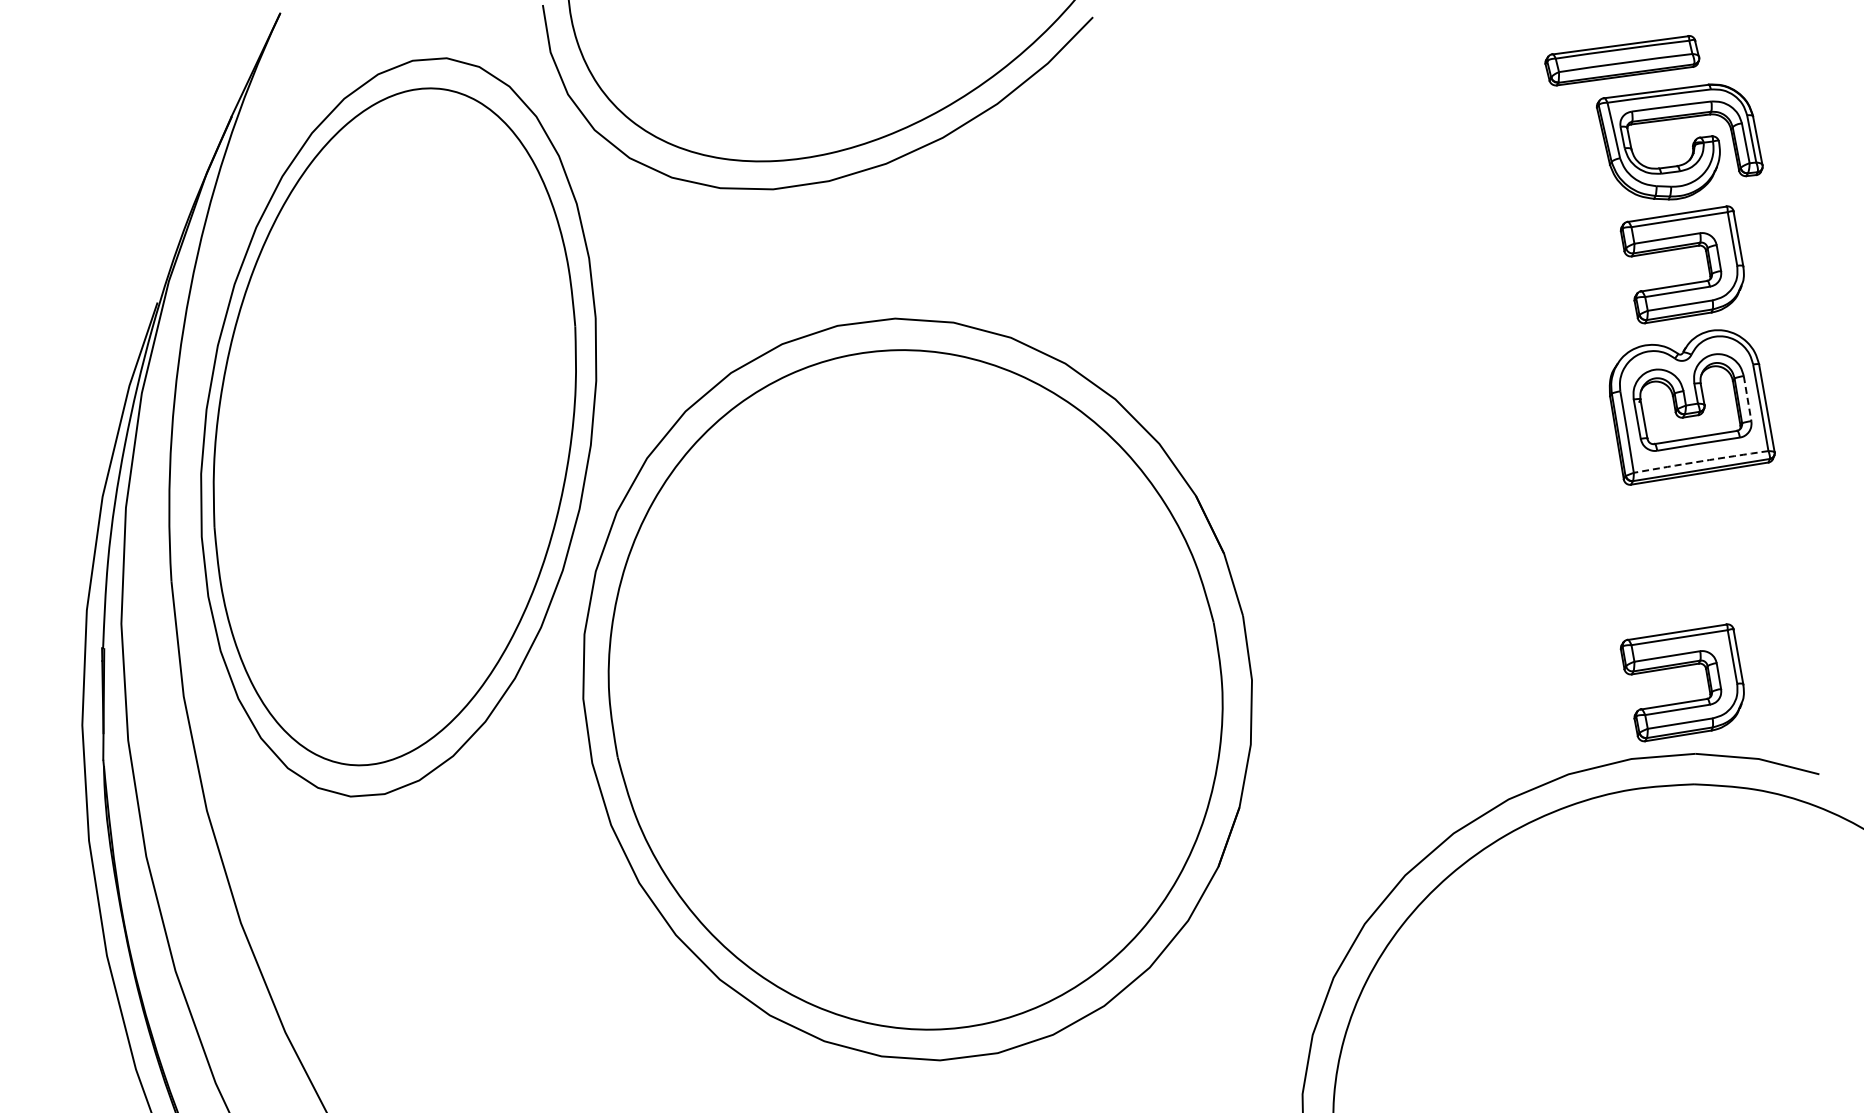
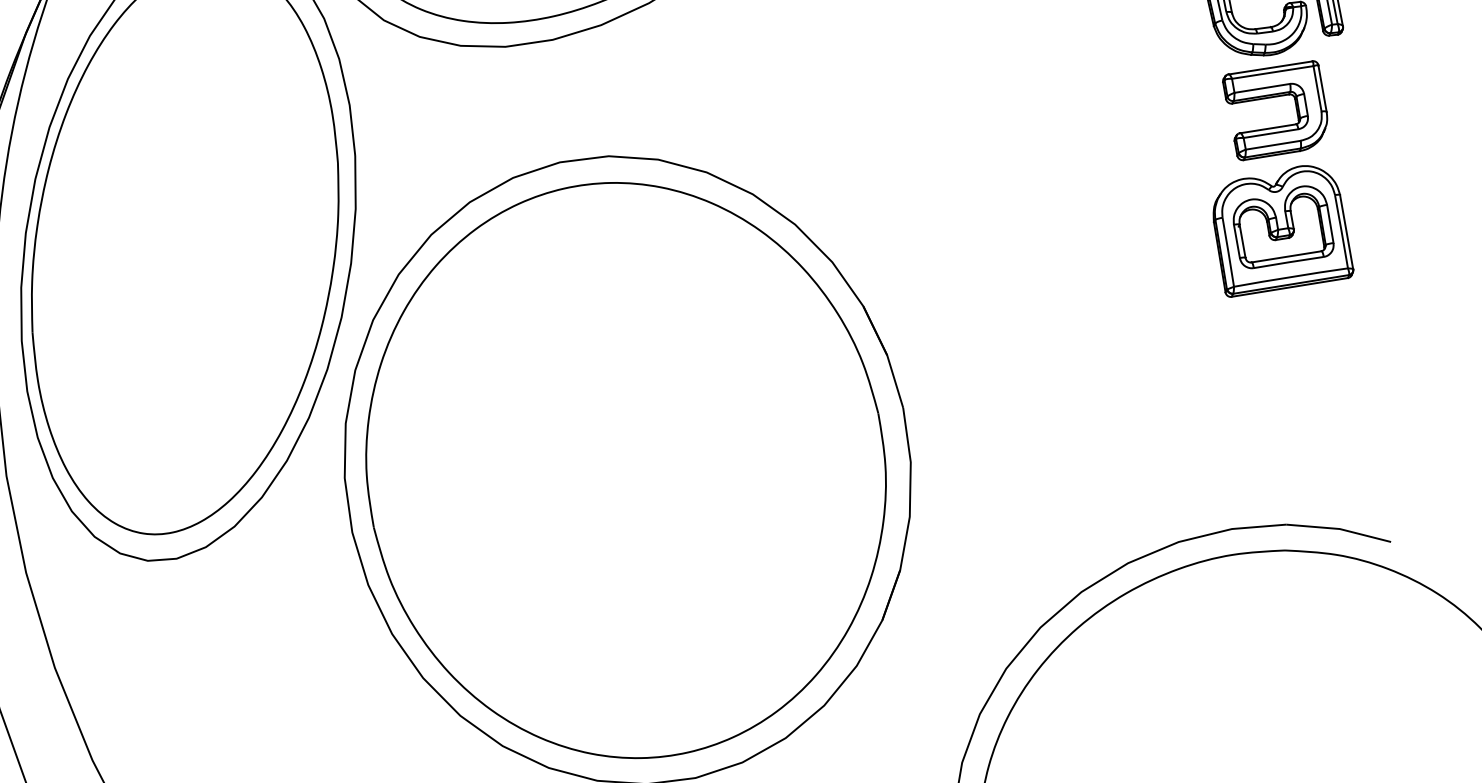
line: (1747, 398) -> (1330, 223), dashed -> solid
arc: (1701, 461) -> (1291, 277), dashed -> solid
part: (1676, 668) -> (1270, 452), removed

